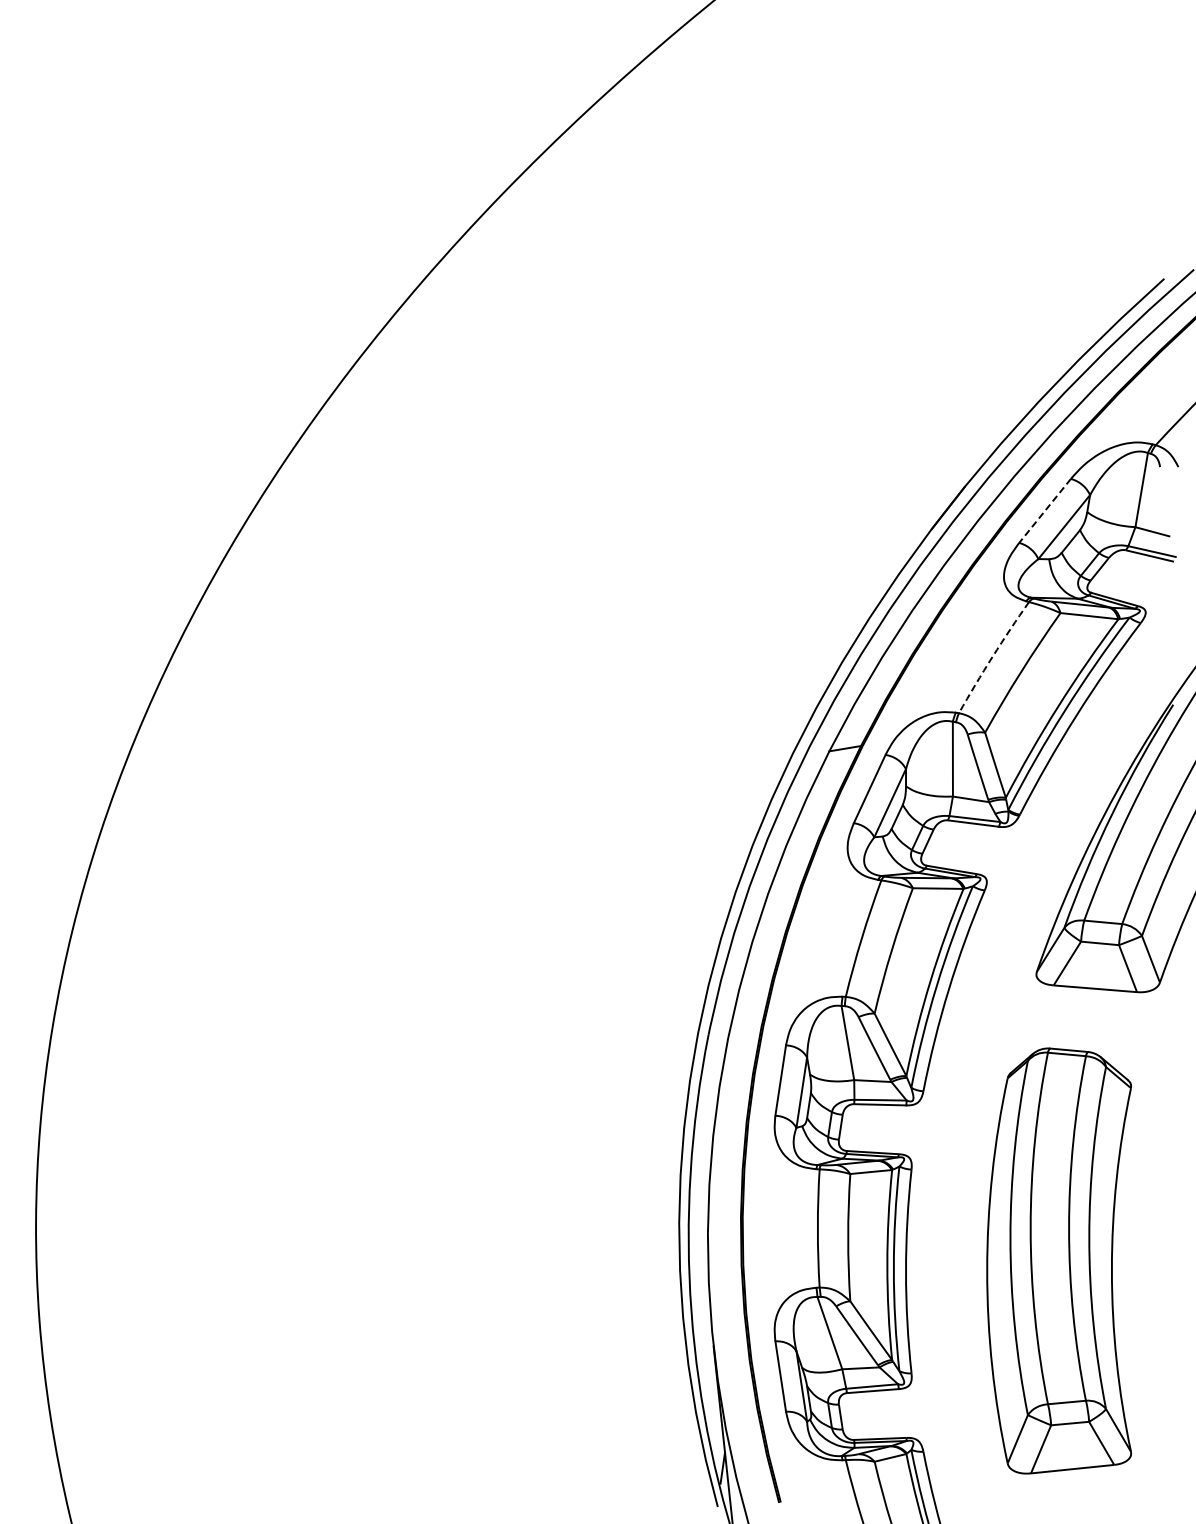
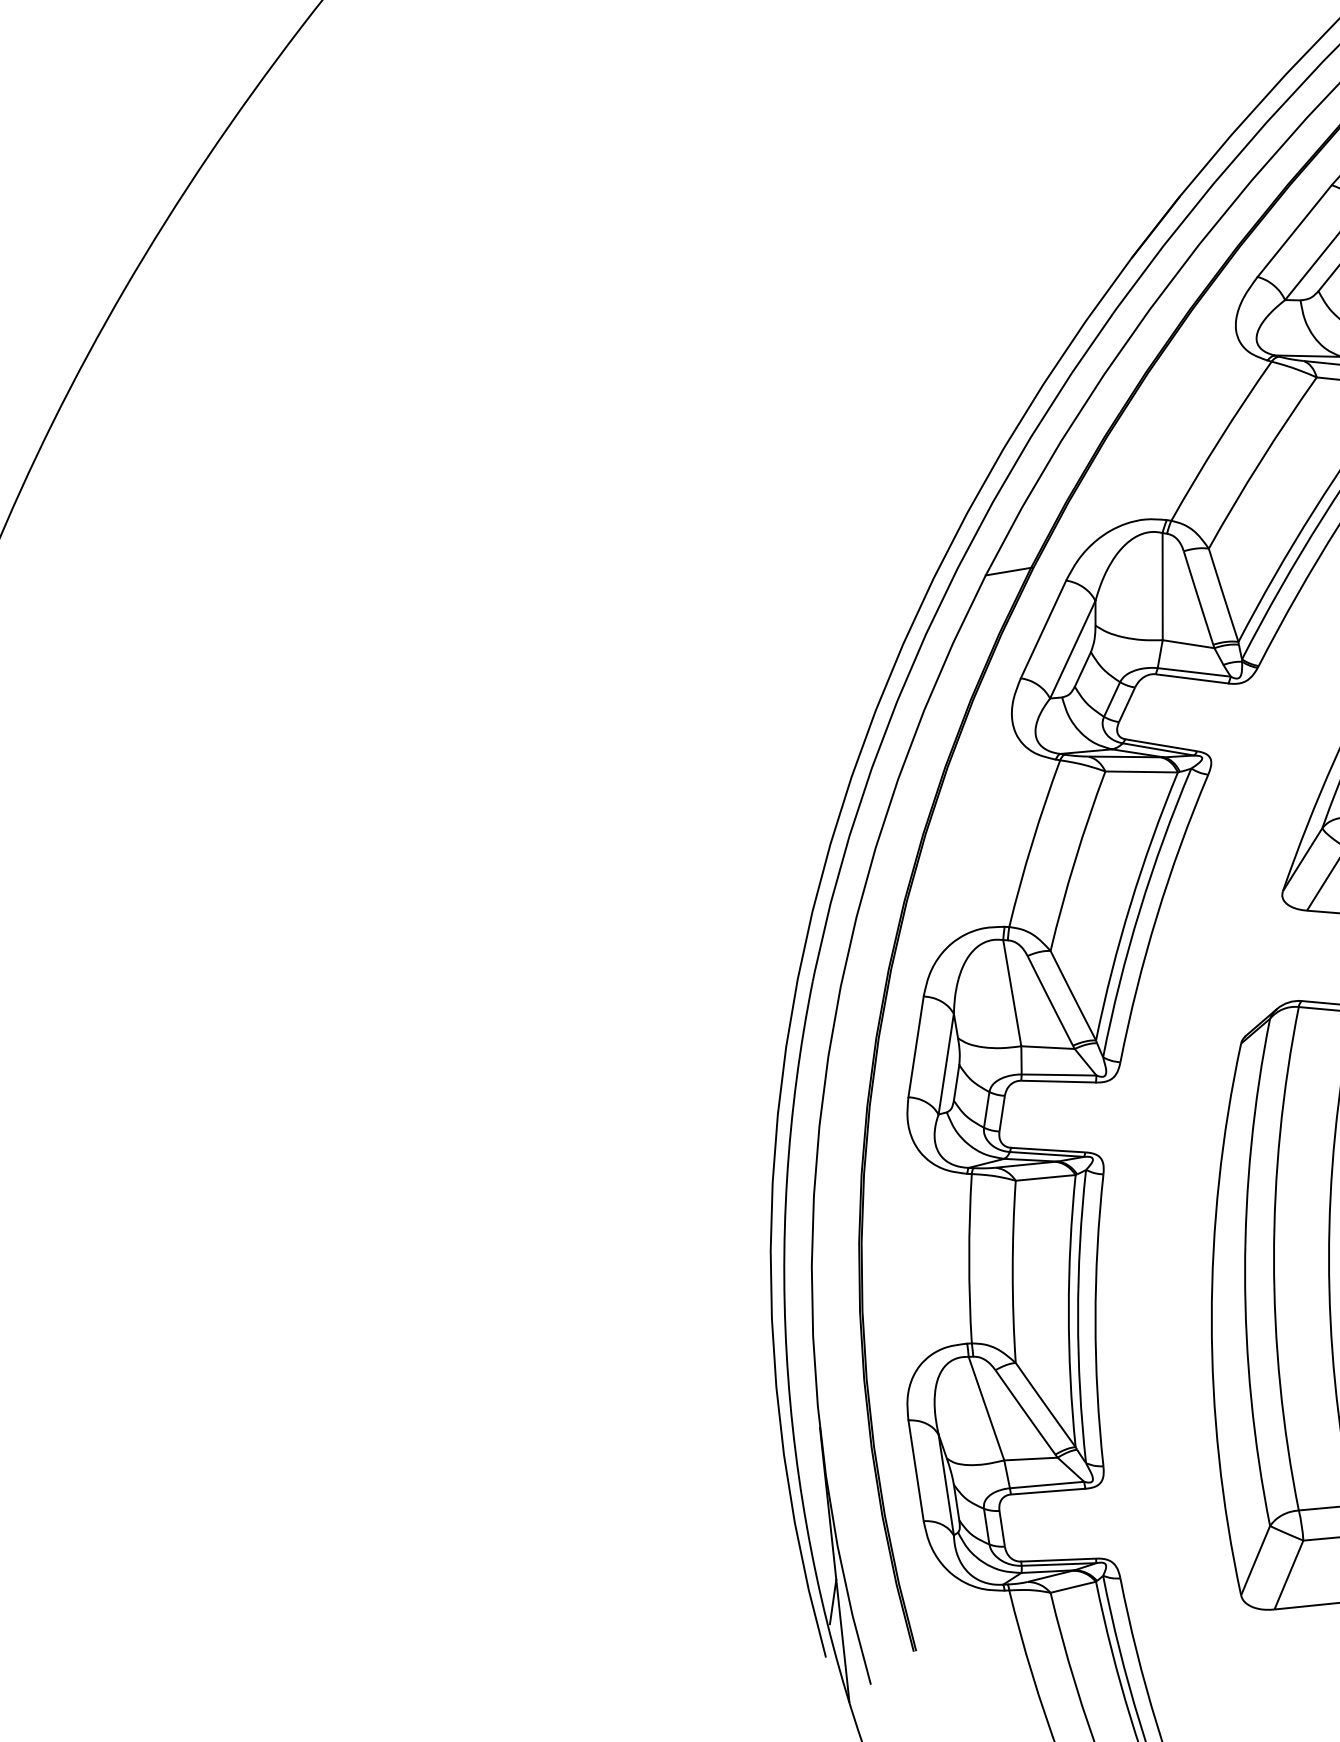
line: (1044, 511) -> (1293, 231), dashed -> solid
arc: (992, 656) -> (1219, 439), dashed -> solid

